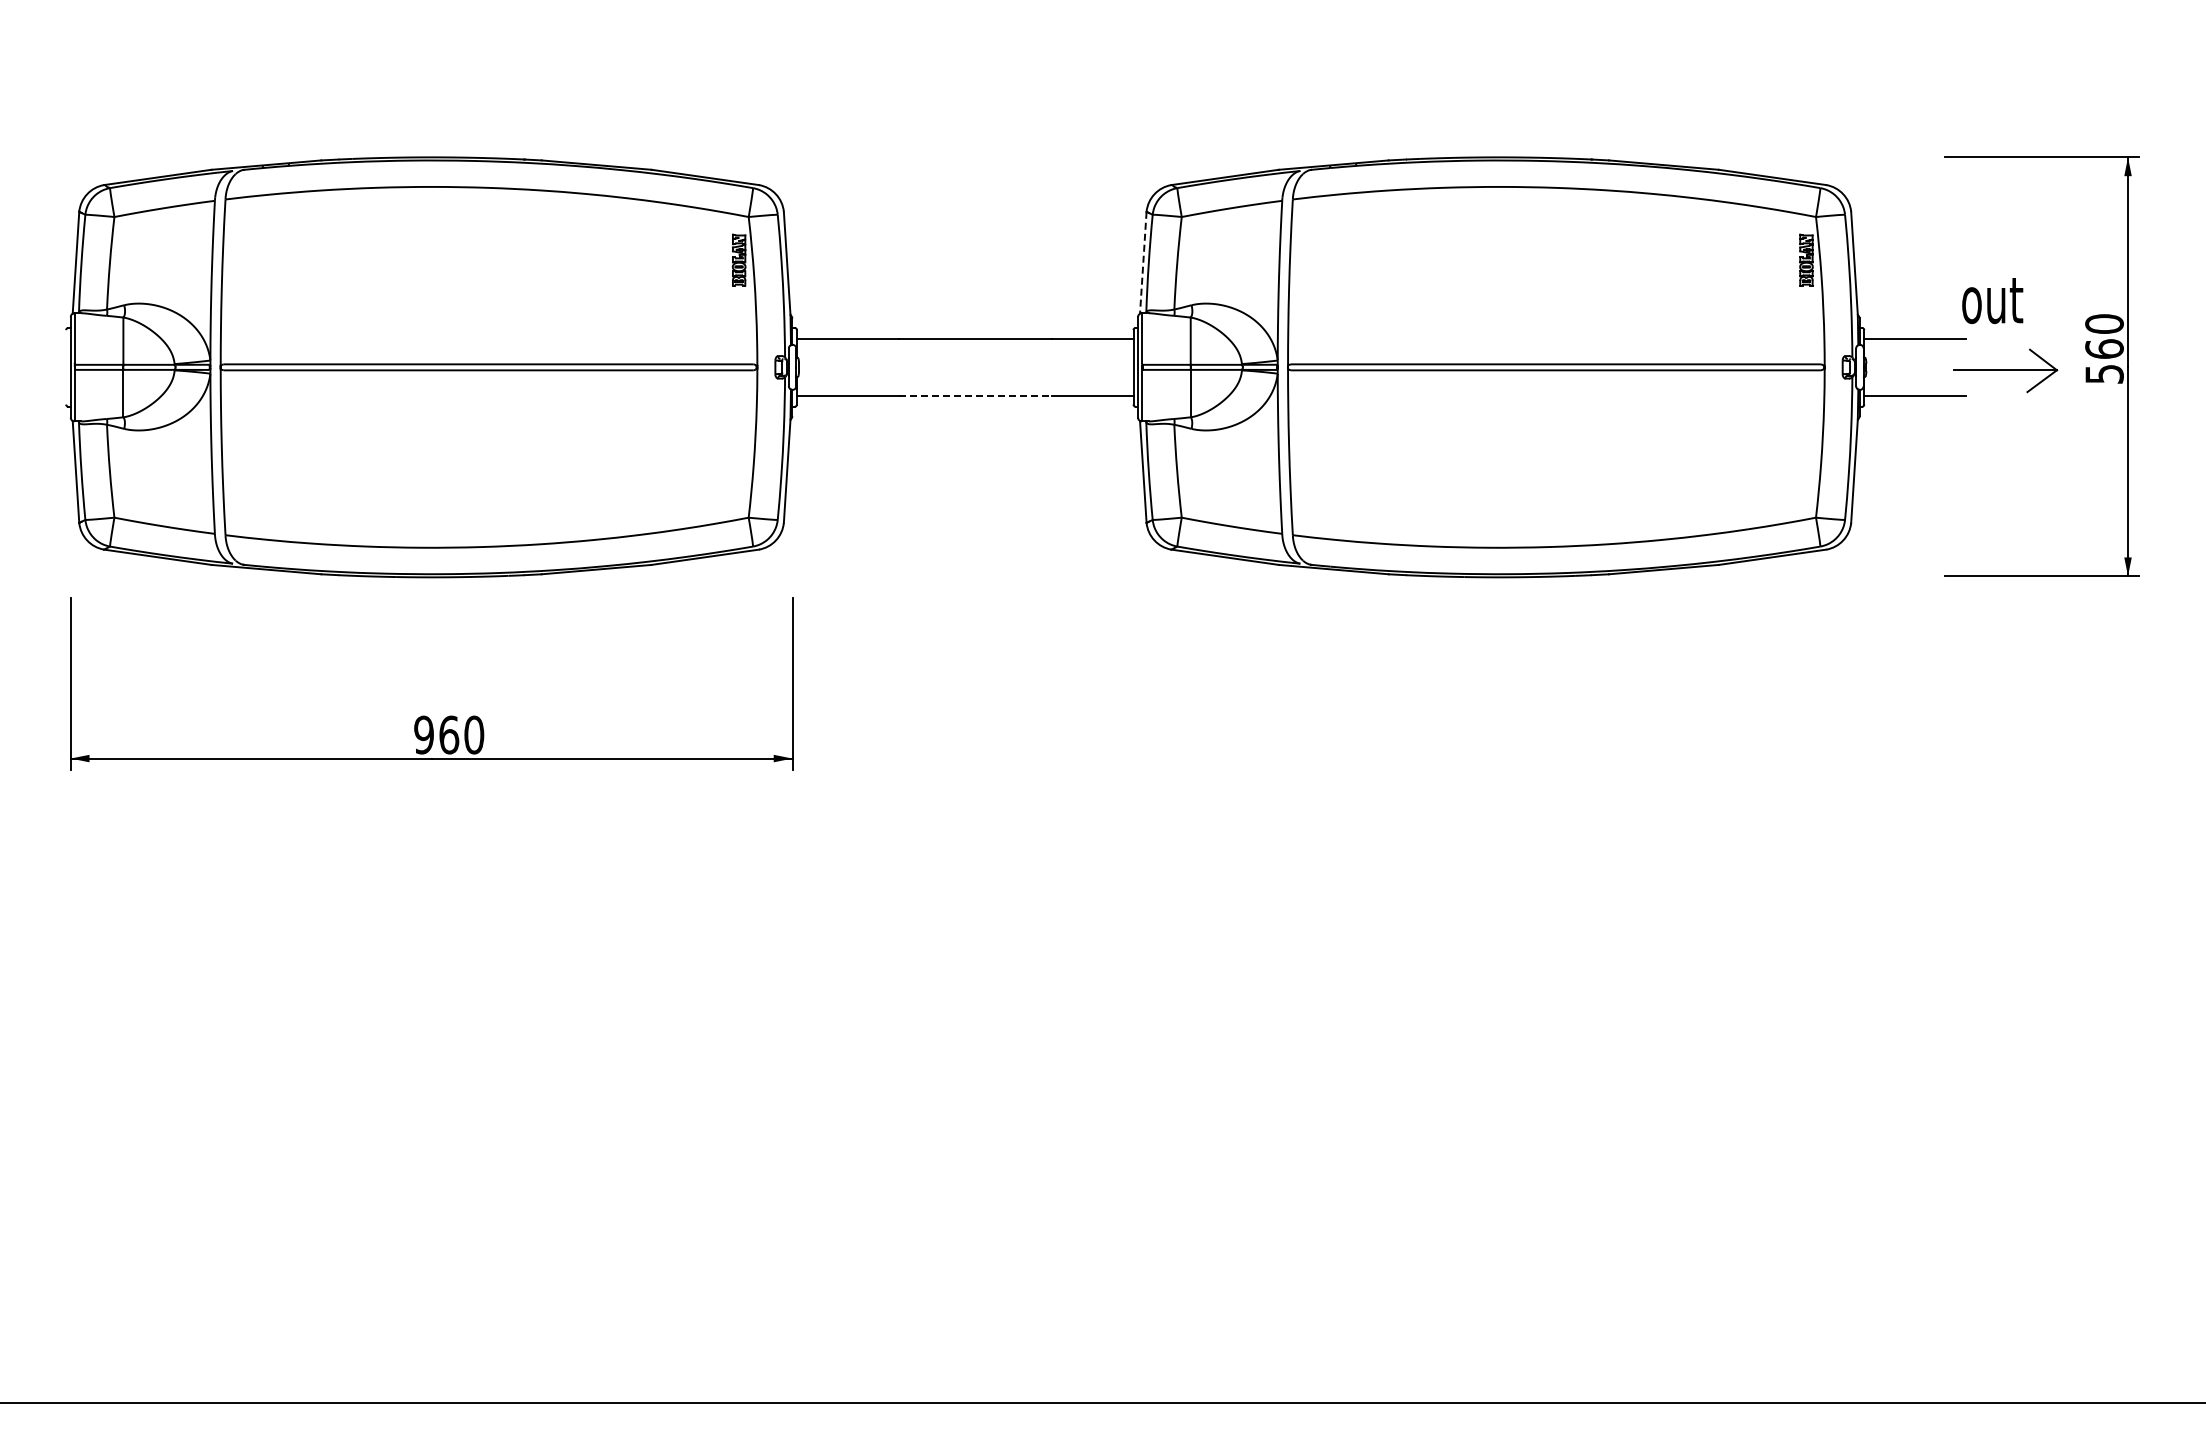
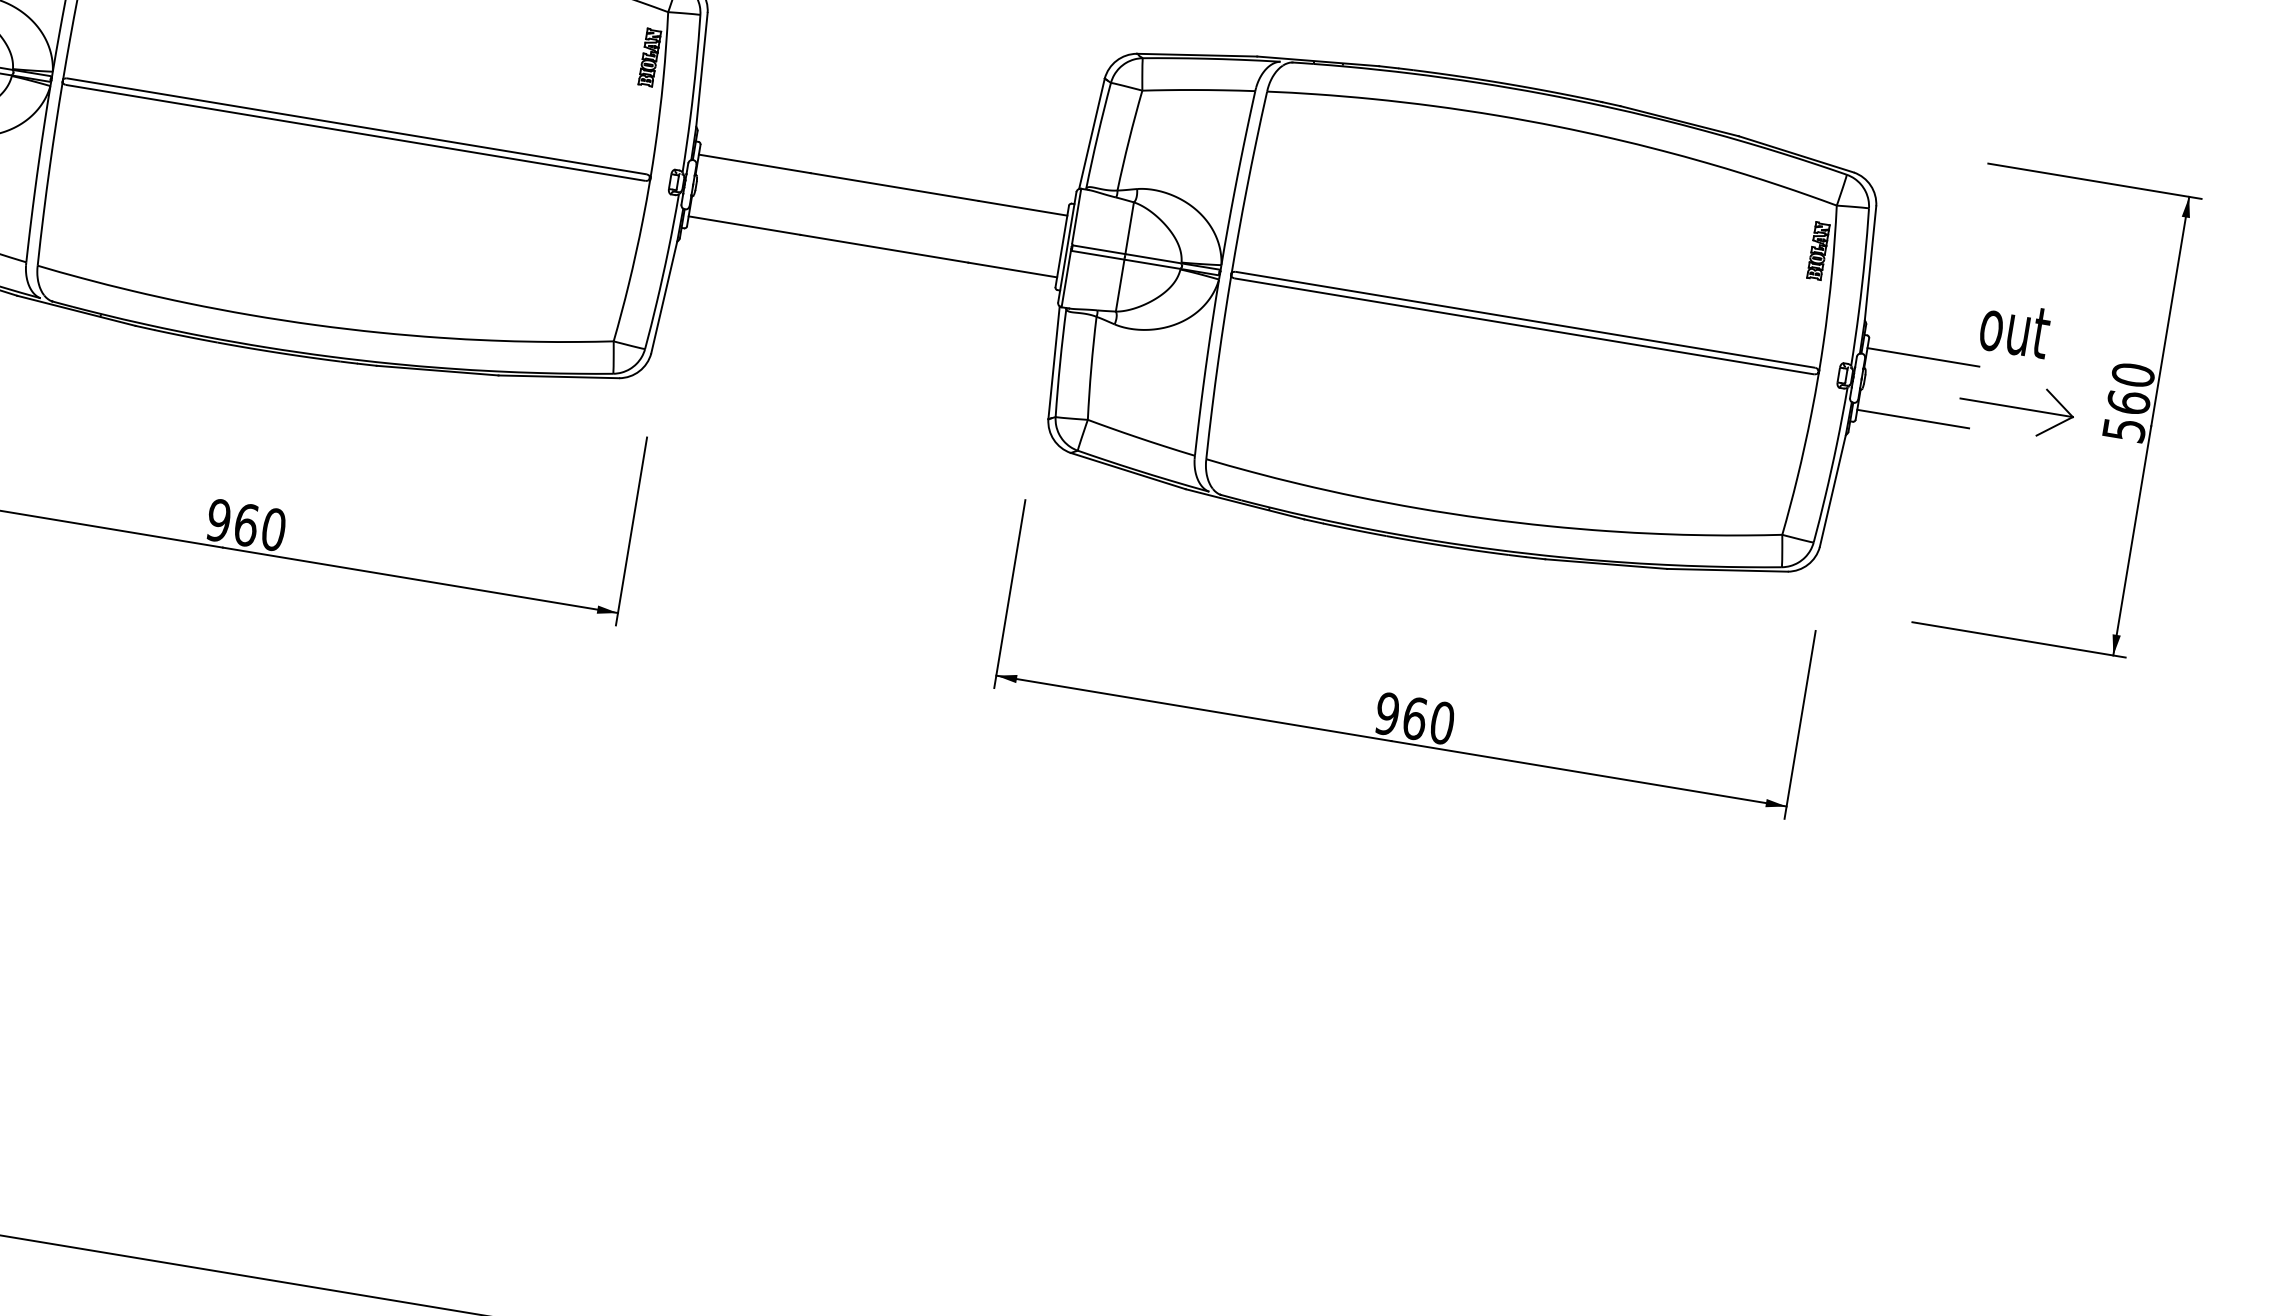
line: (1143, 263) -> (1092, 134), dashed -> solid
line: (975, 395) -> (884, 248), dashed -> solid
part: (1492, 715) -> (1392, 692), added

